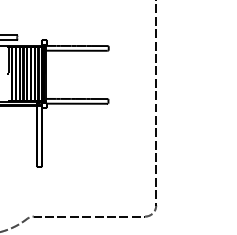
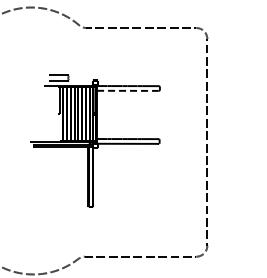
line: (76, 50) -> (127, 90), solid -> dashed

